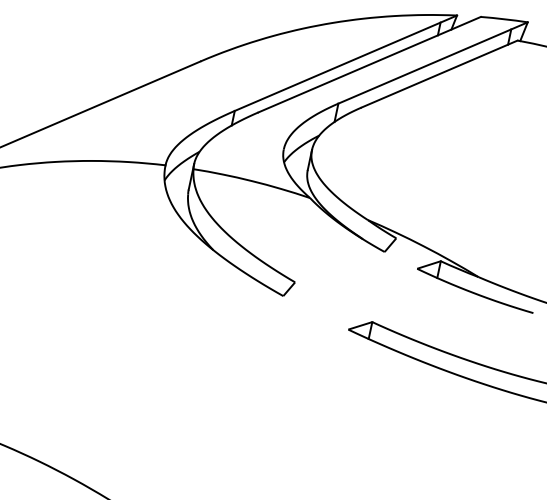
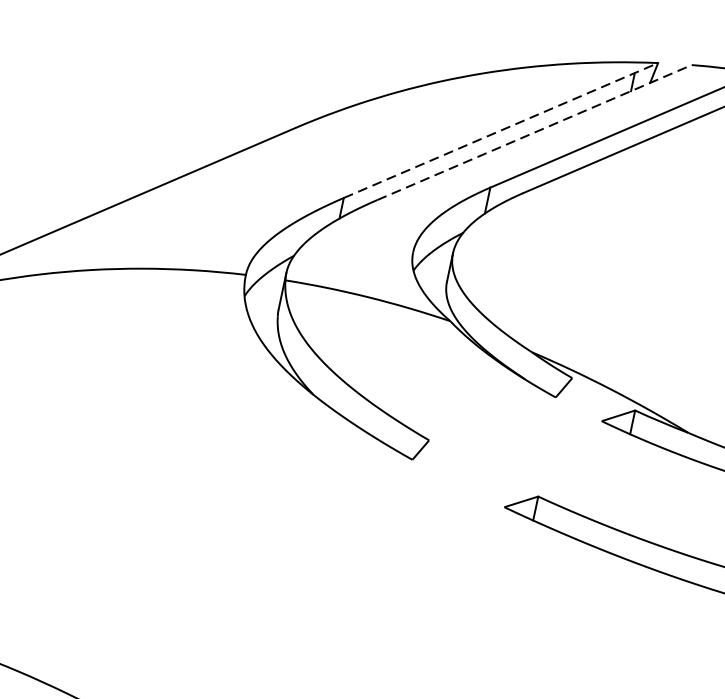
line: (345, 63) -> (500, 130), solid -> dashed
line: (369, 64) -> (534, 132), solid -> dashed

